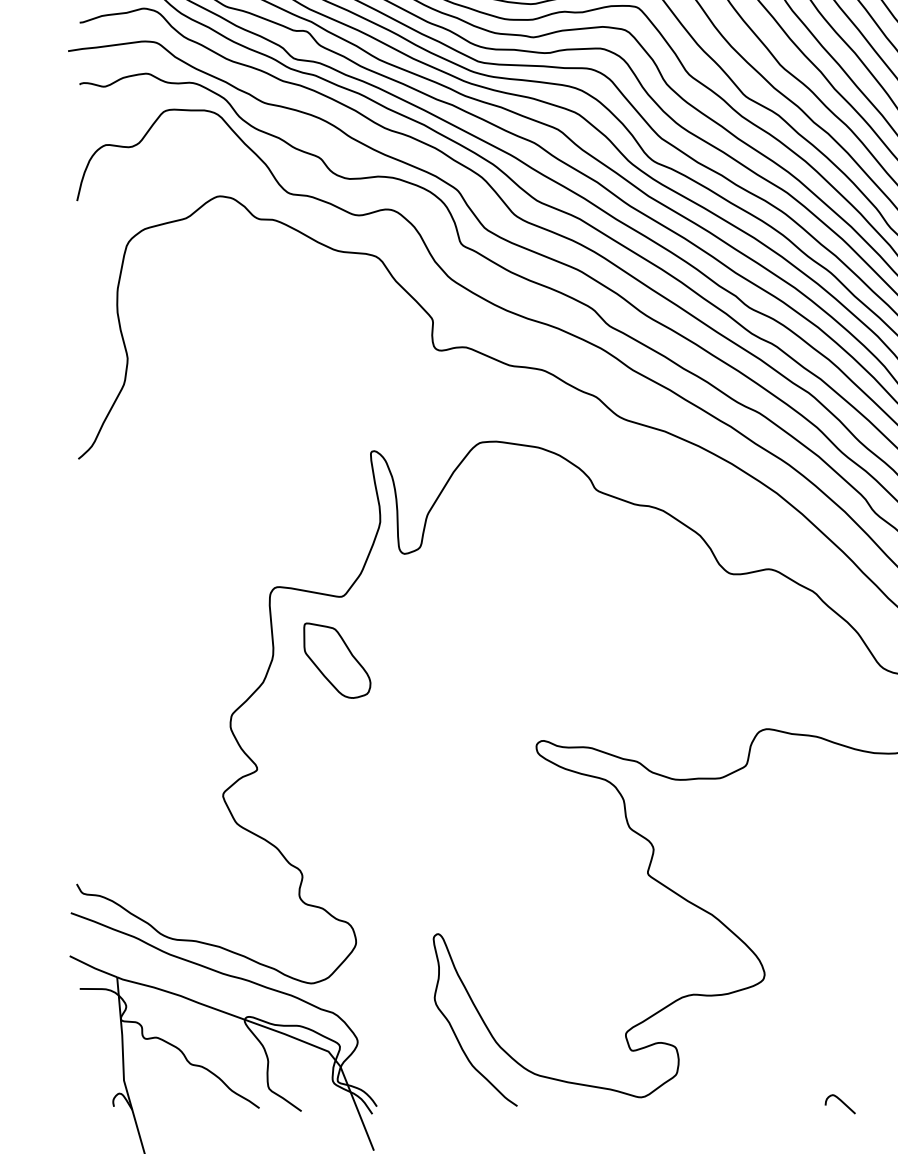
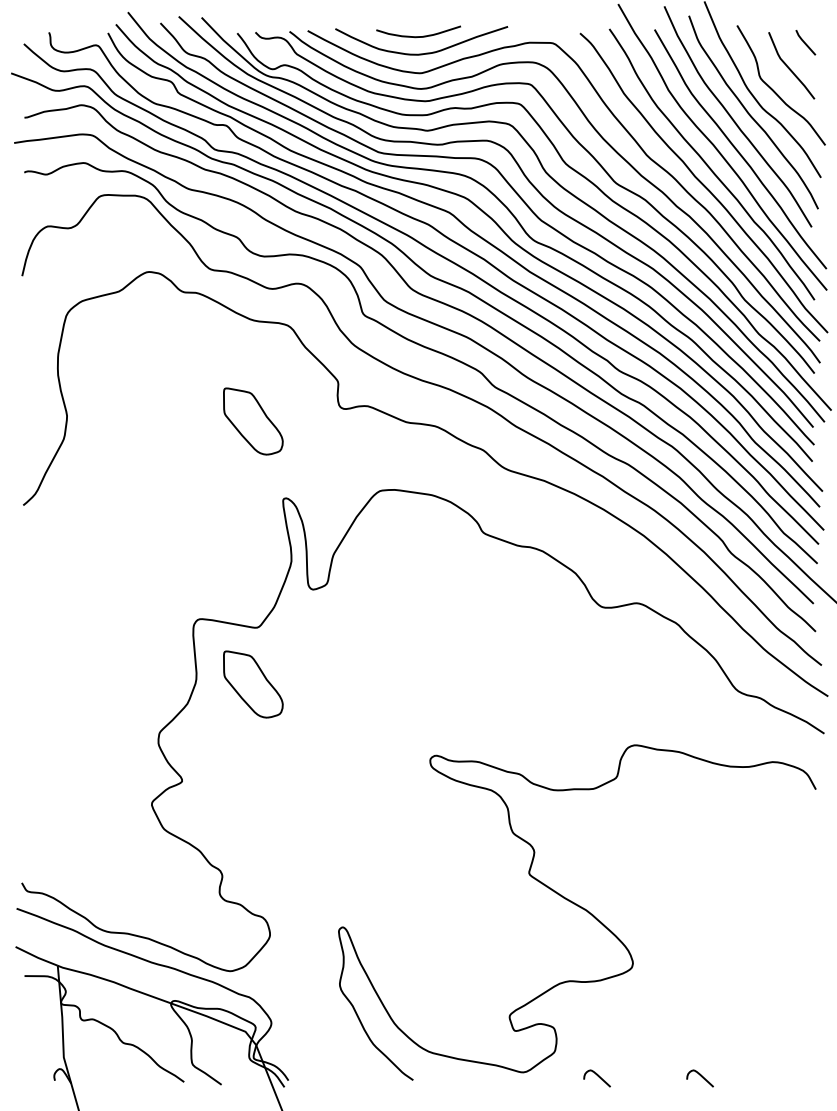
part: (337, 364) -> (253, 421), added
curve: (724, 1101) -> (597, 1076), added

